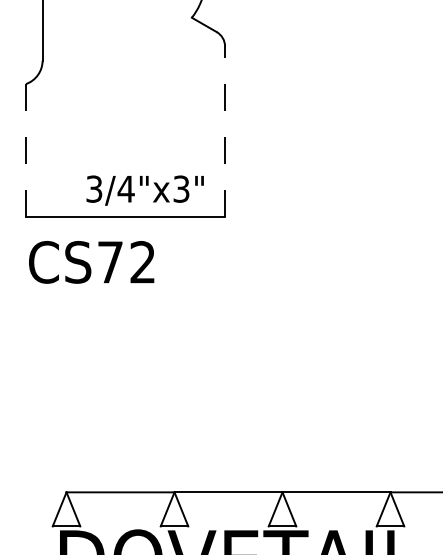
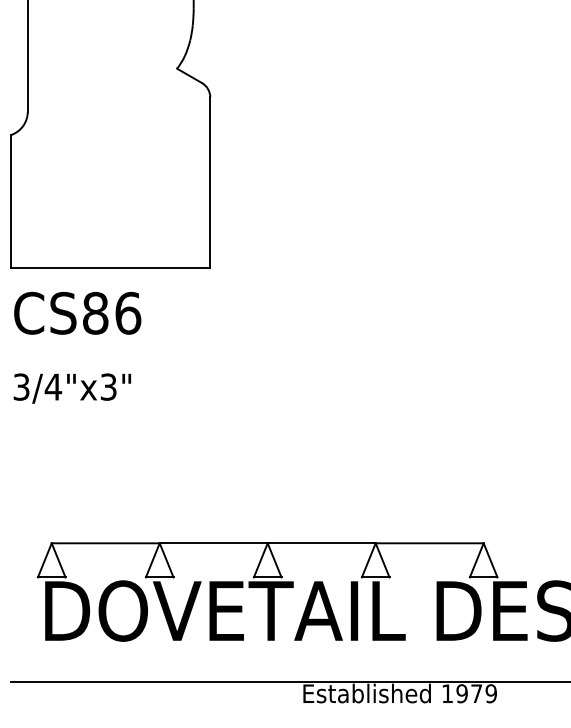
line: (225, 131) -> (210, 182), dashed -> solid
line: (26, 150) -> (11, 201), dashed -> solid
text: (145, 190) -> (72, 388), moved
text: (127, 261) -> (112, 312), CS72 -> CS86

